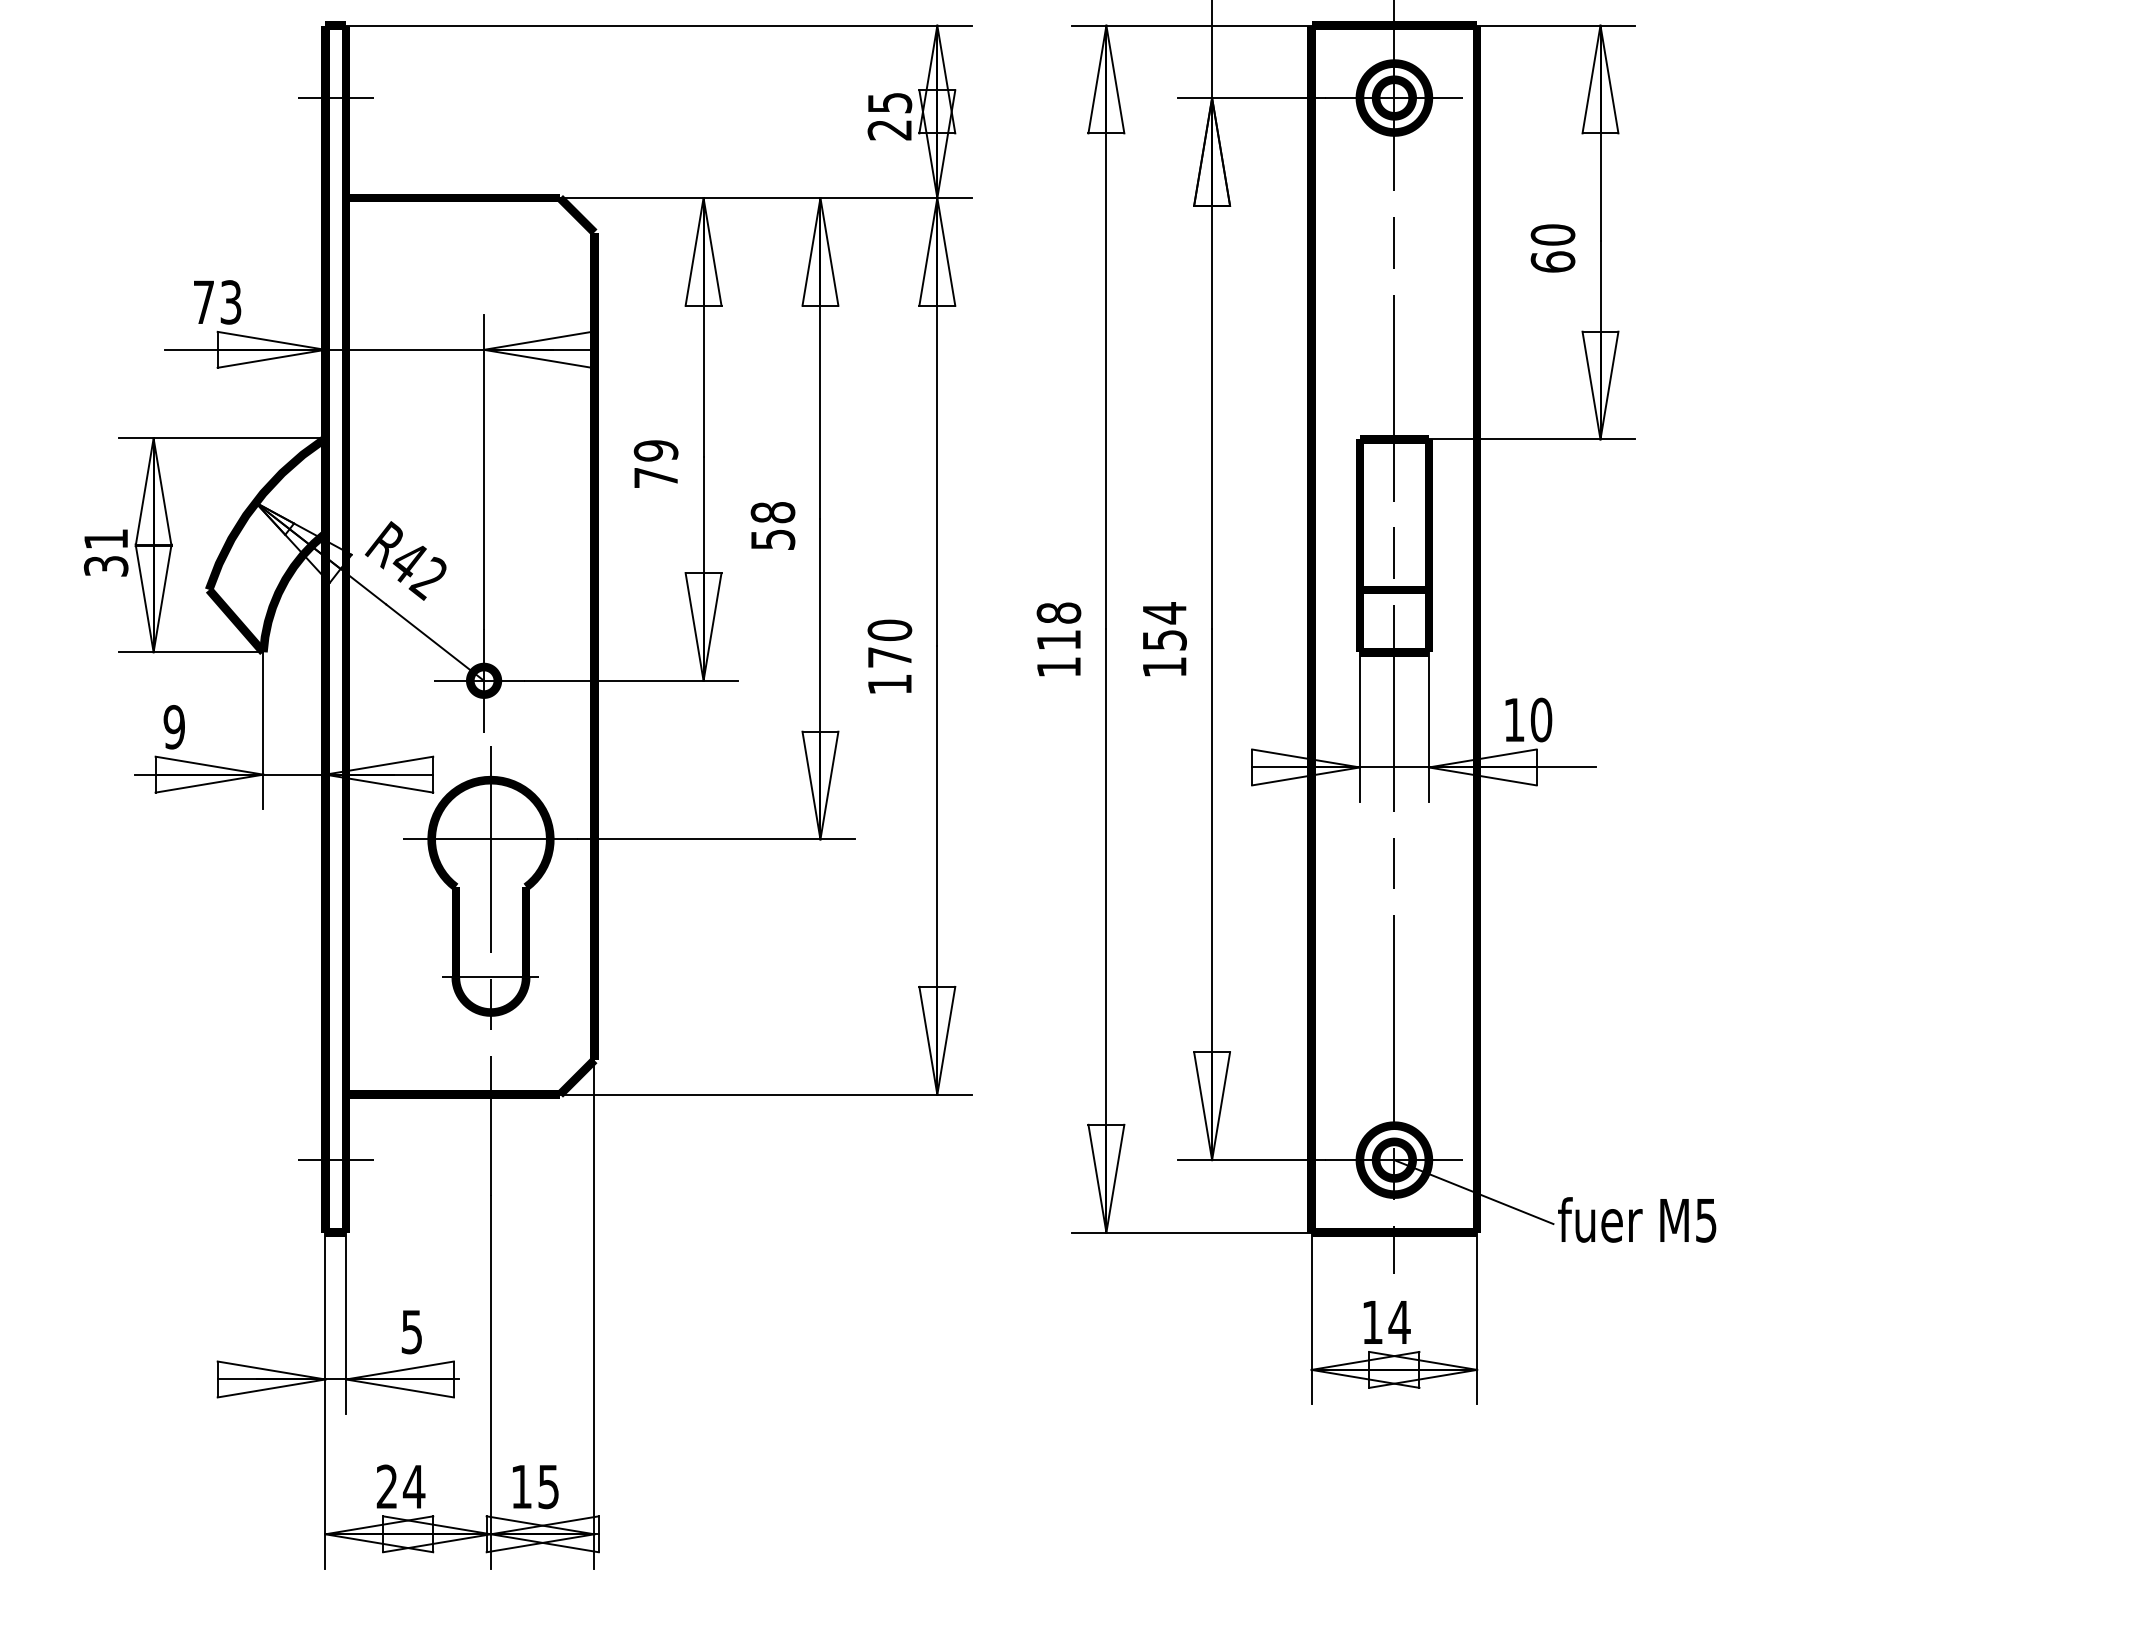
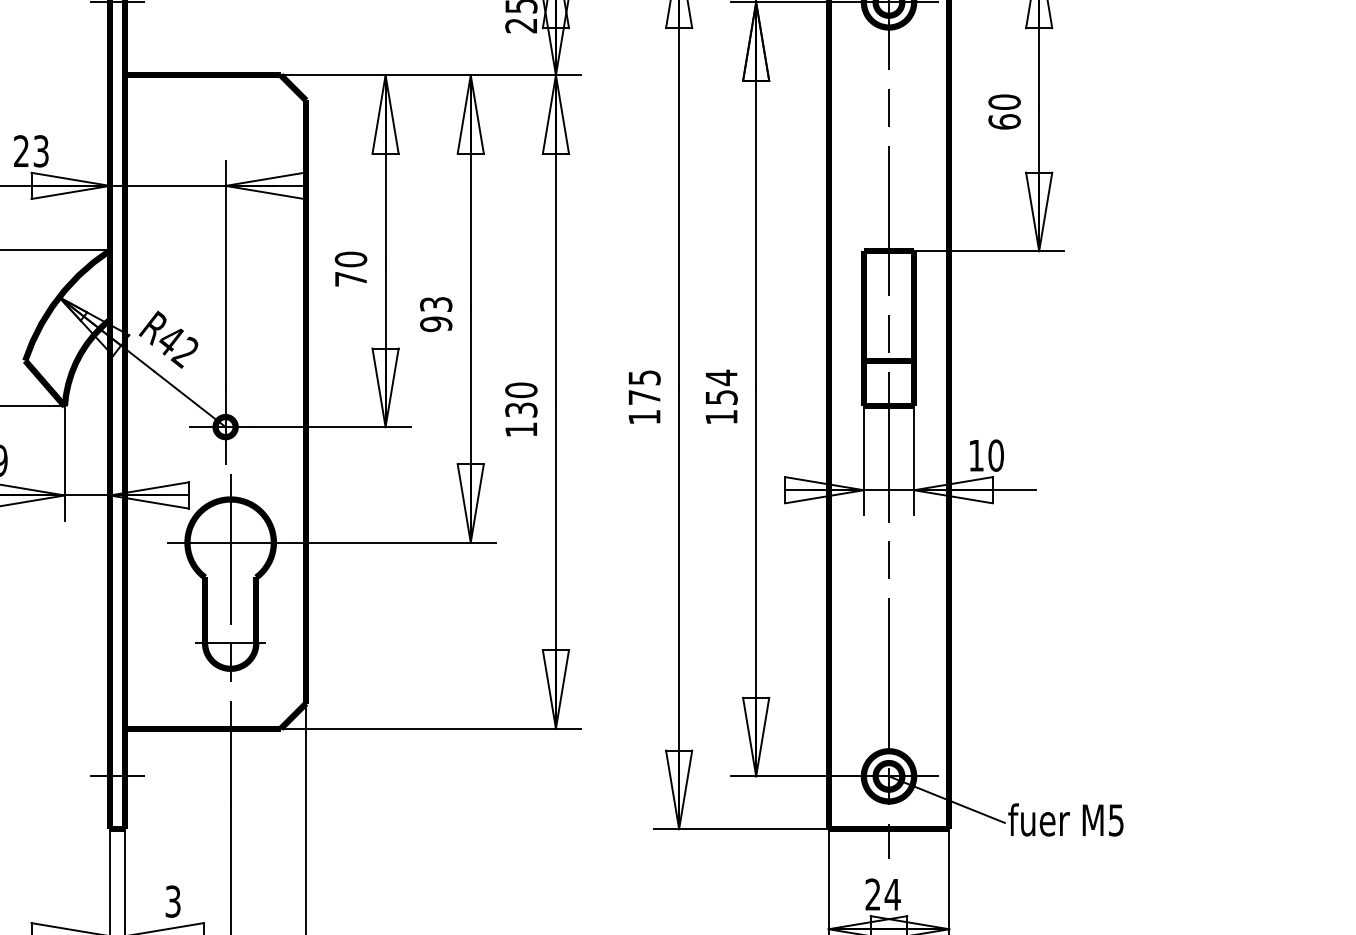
text: (203, 301) -> (21, 150), 73 -> 23
text: (656, 450) -> (351, 259), 79 -> 70
text: (772, 526) -> (435, 314), 58 -> 93
text: (1058, 626) -> (644, 387), 118 -> 175
text: (889, 657) -> (521, 410), 170 -> 130
text: (1372, 1321) -> (873, 893), 14 -> 24
text: (412, 1331) -> (173, 901), 5 -> 3

